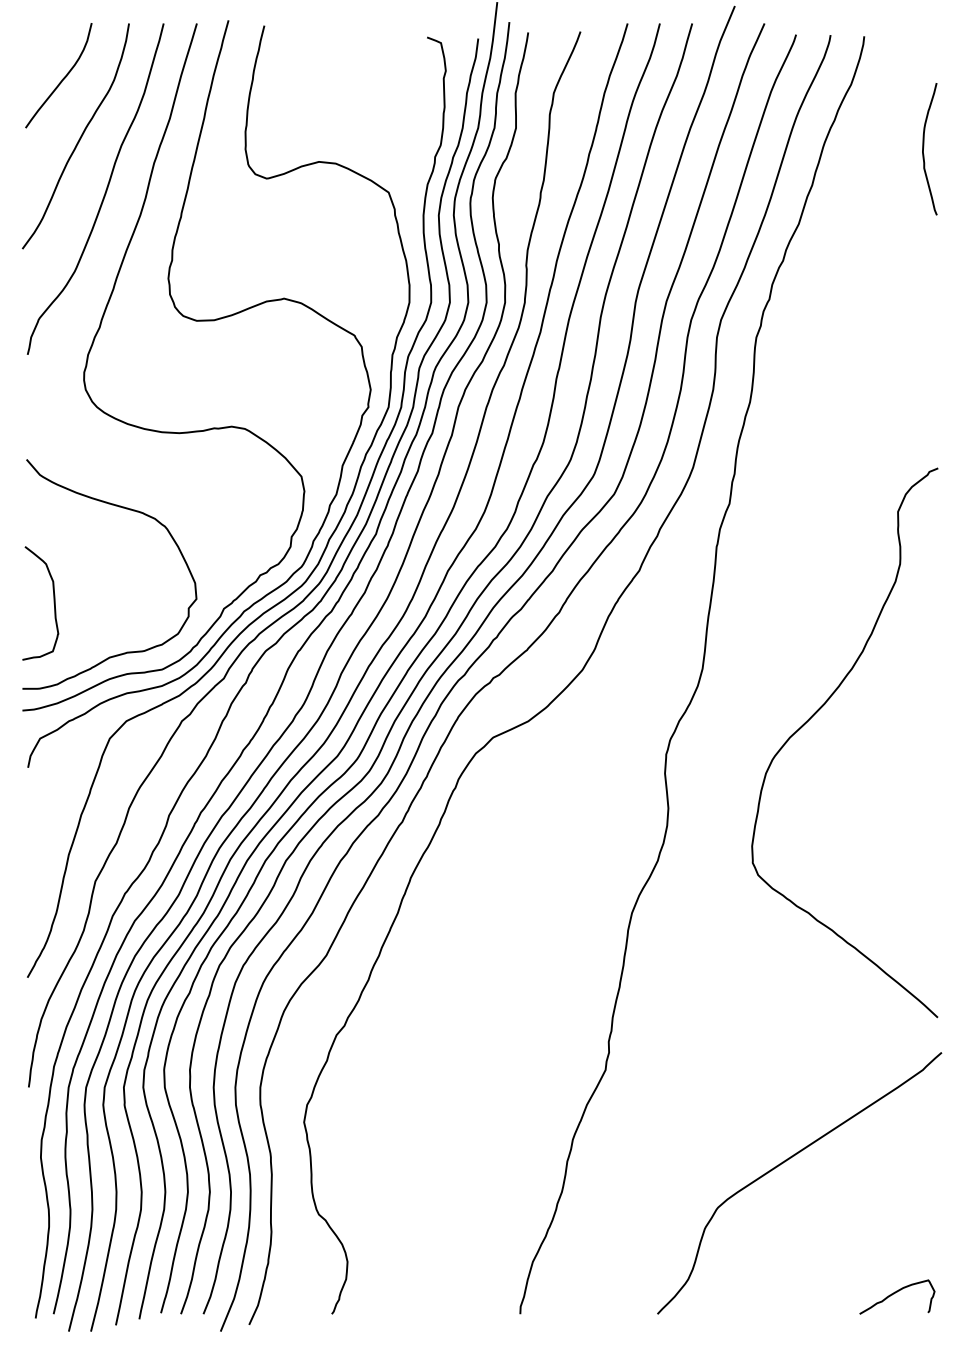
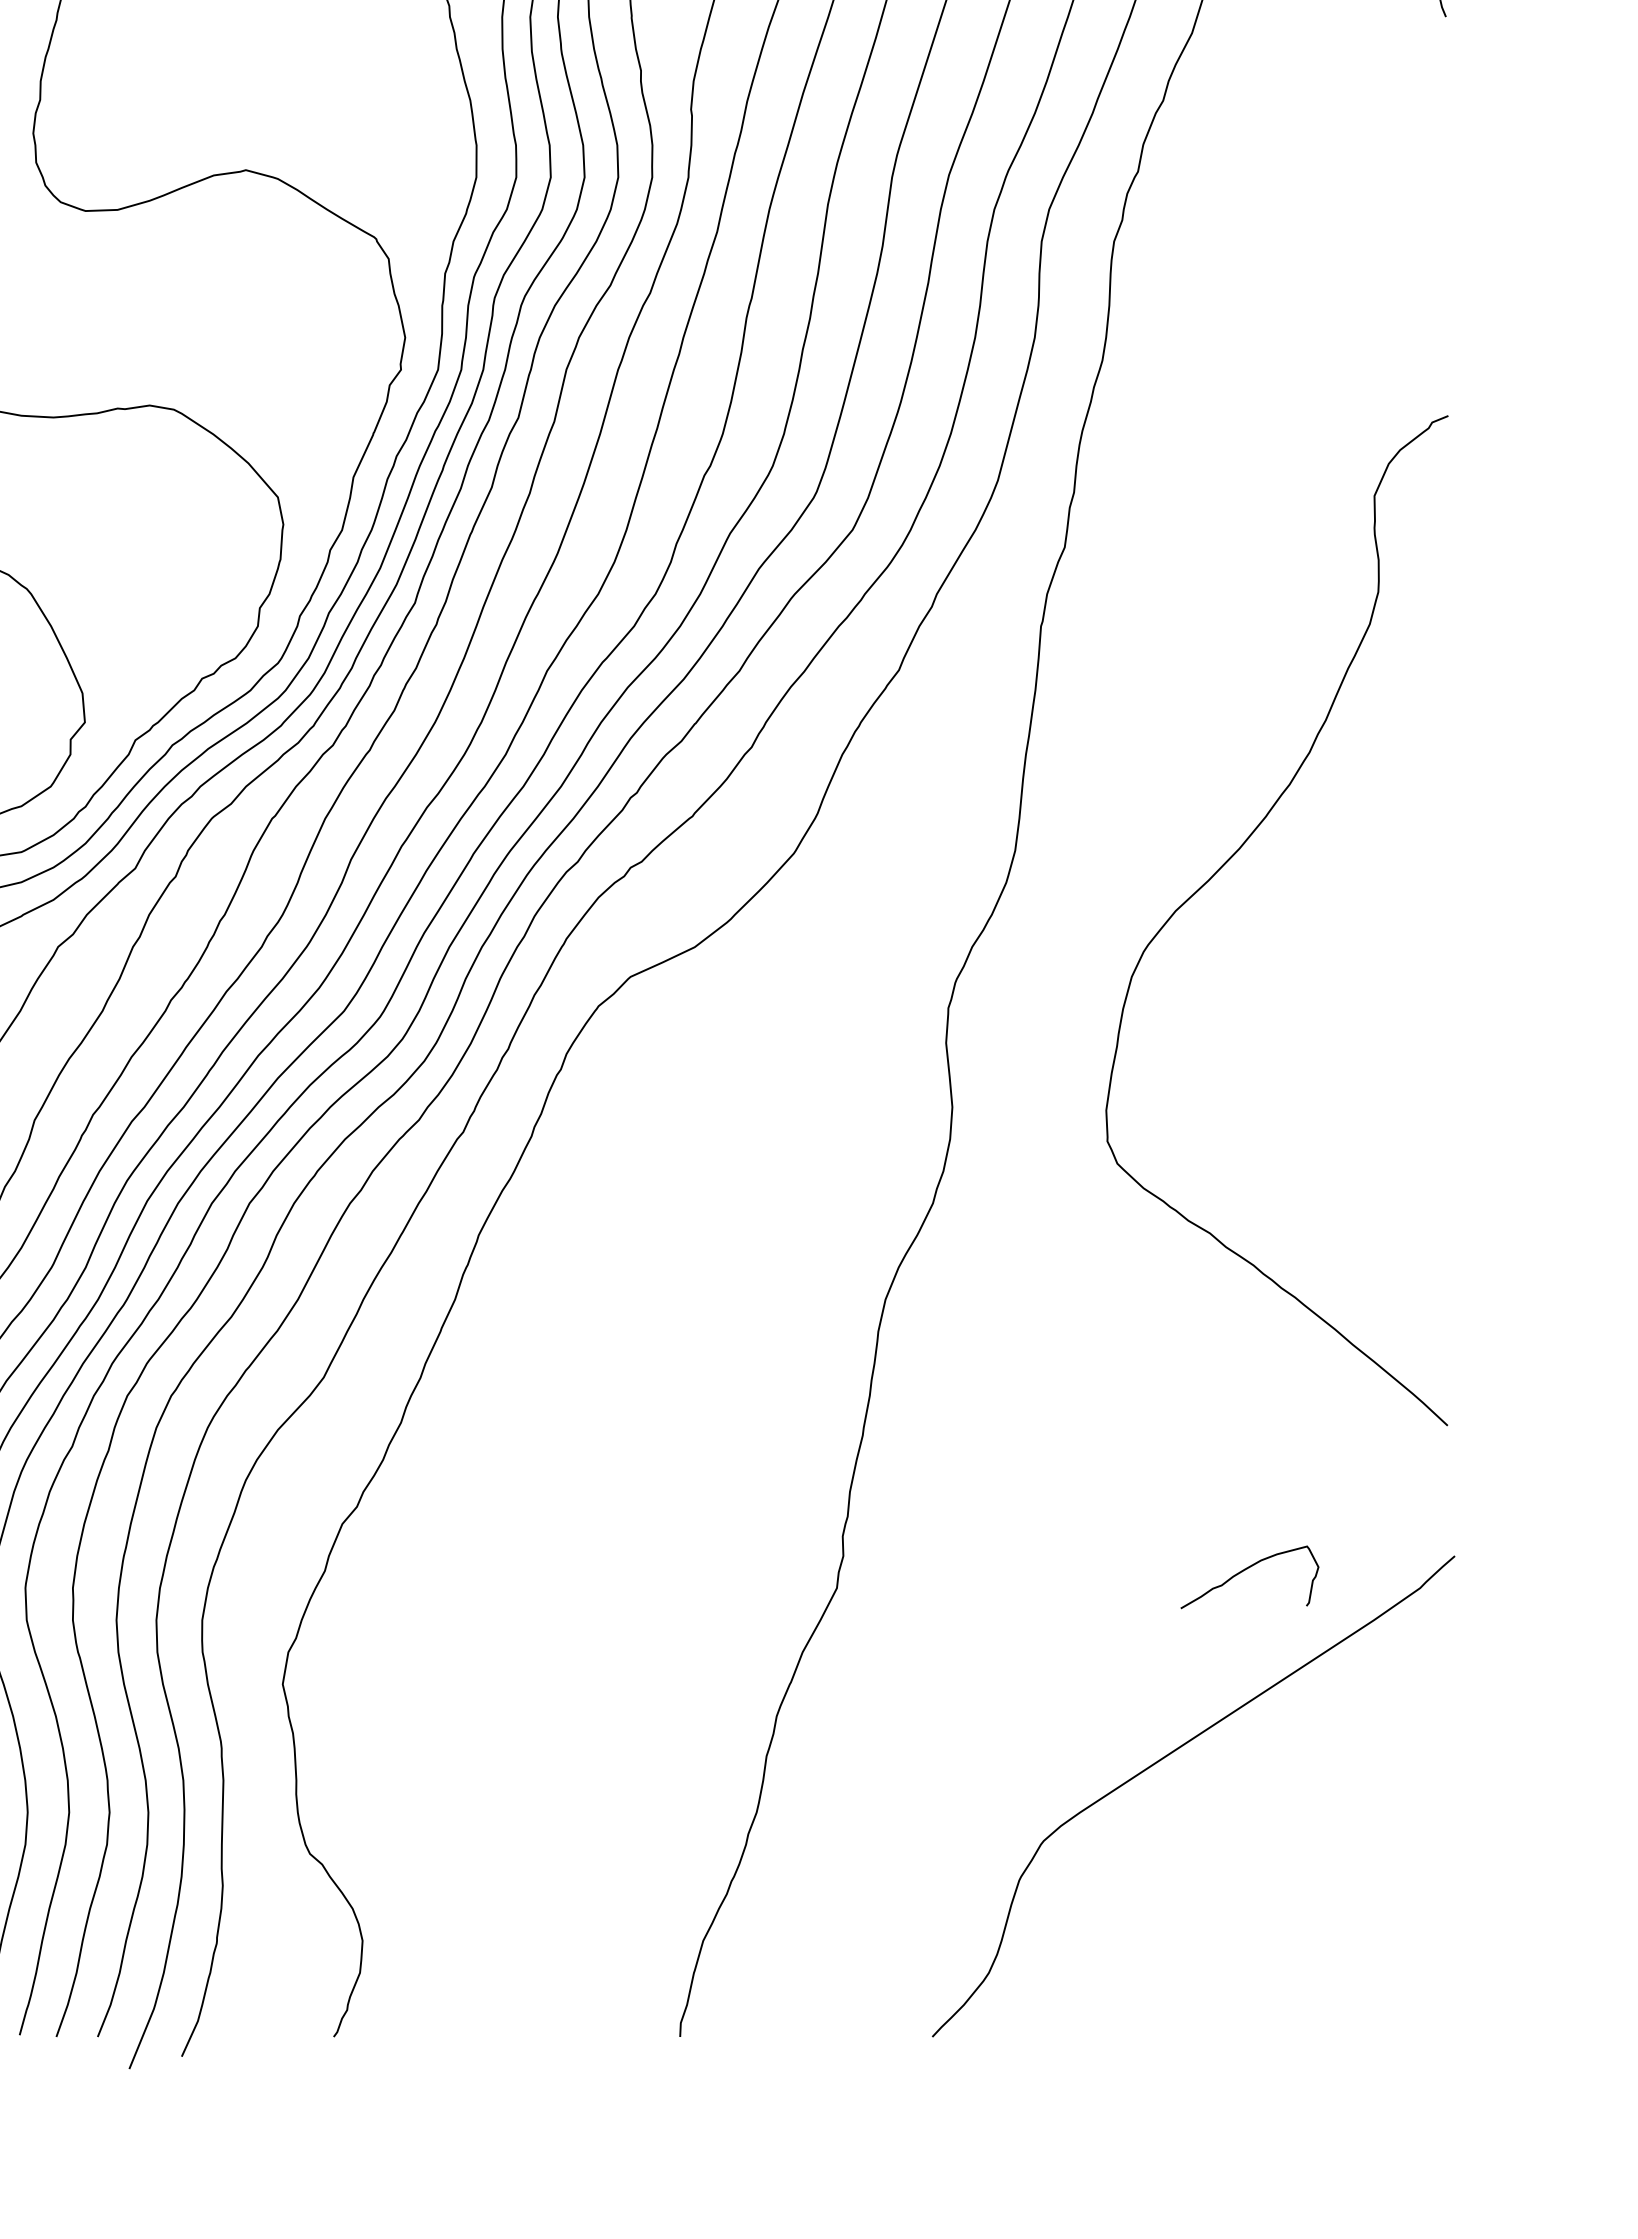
curve: (816, 713) -> (1224, 866), moved
curve: (895, 1293) -> (1246, 1570), moved

